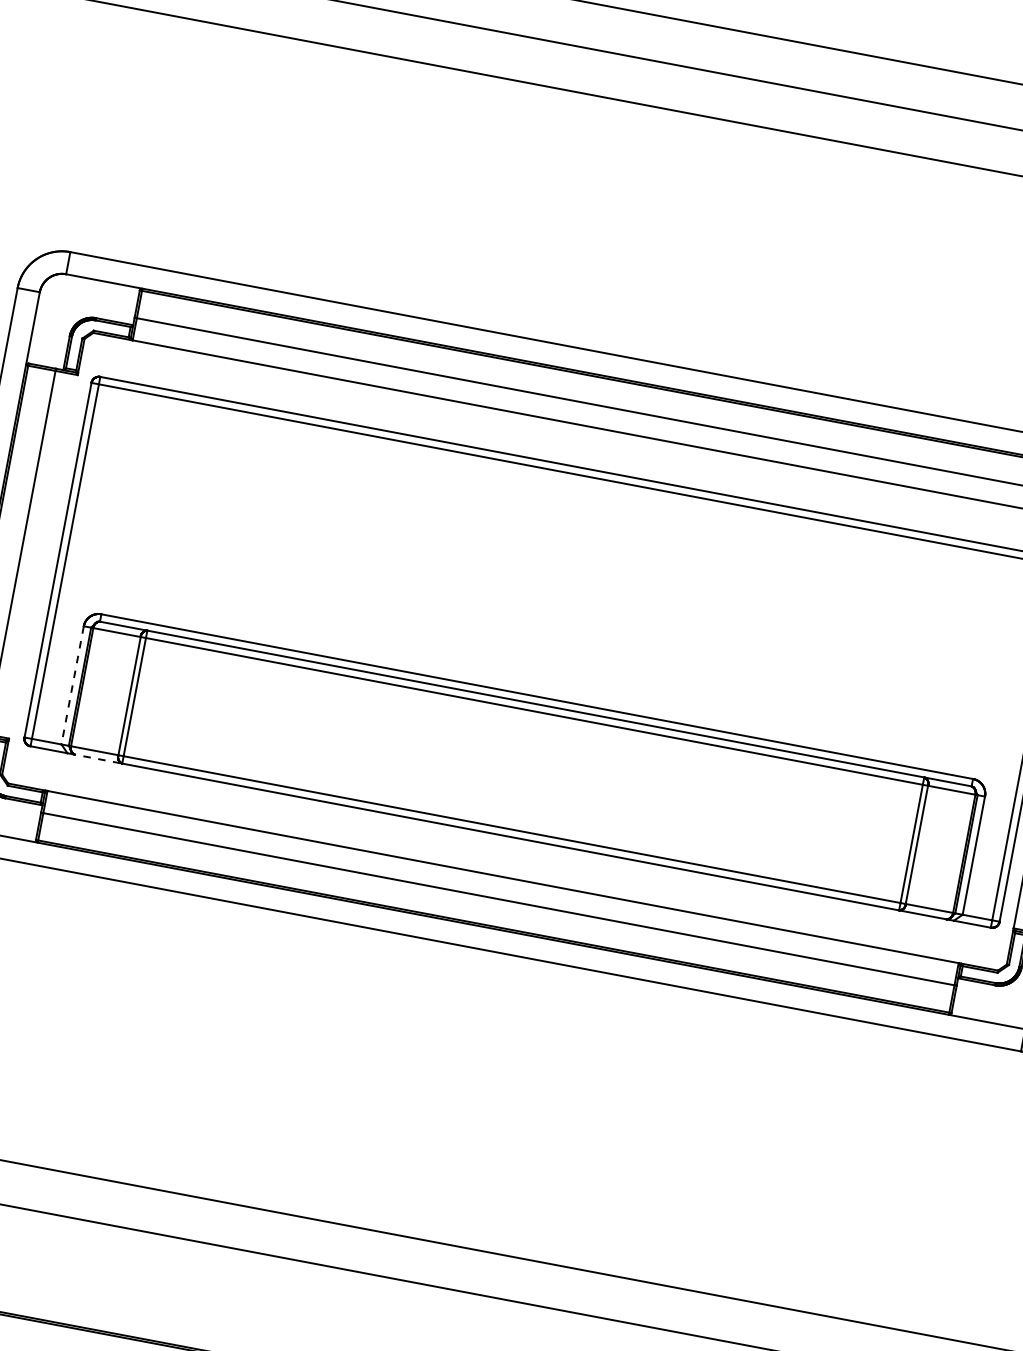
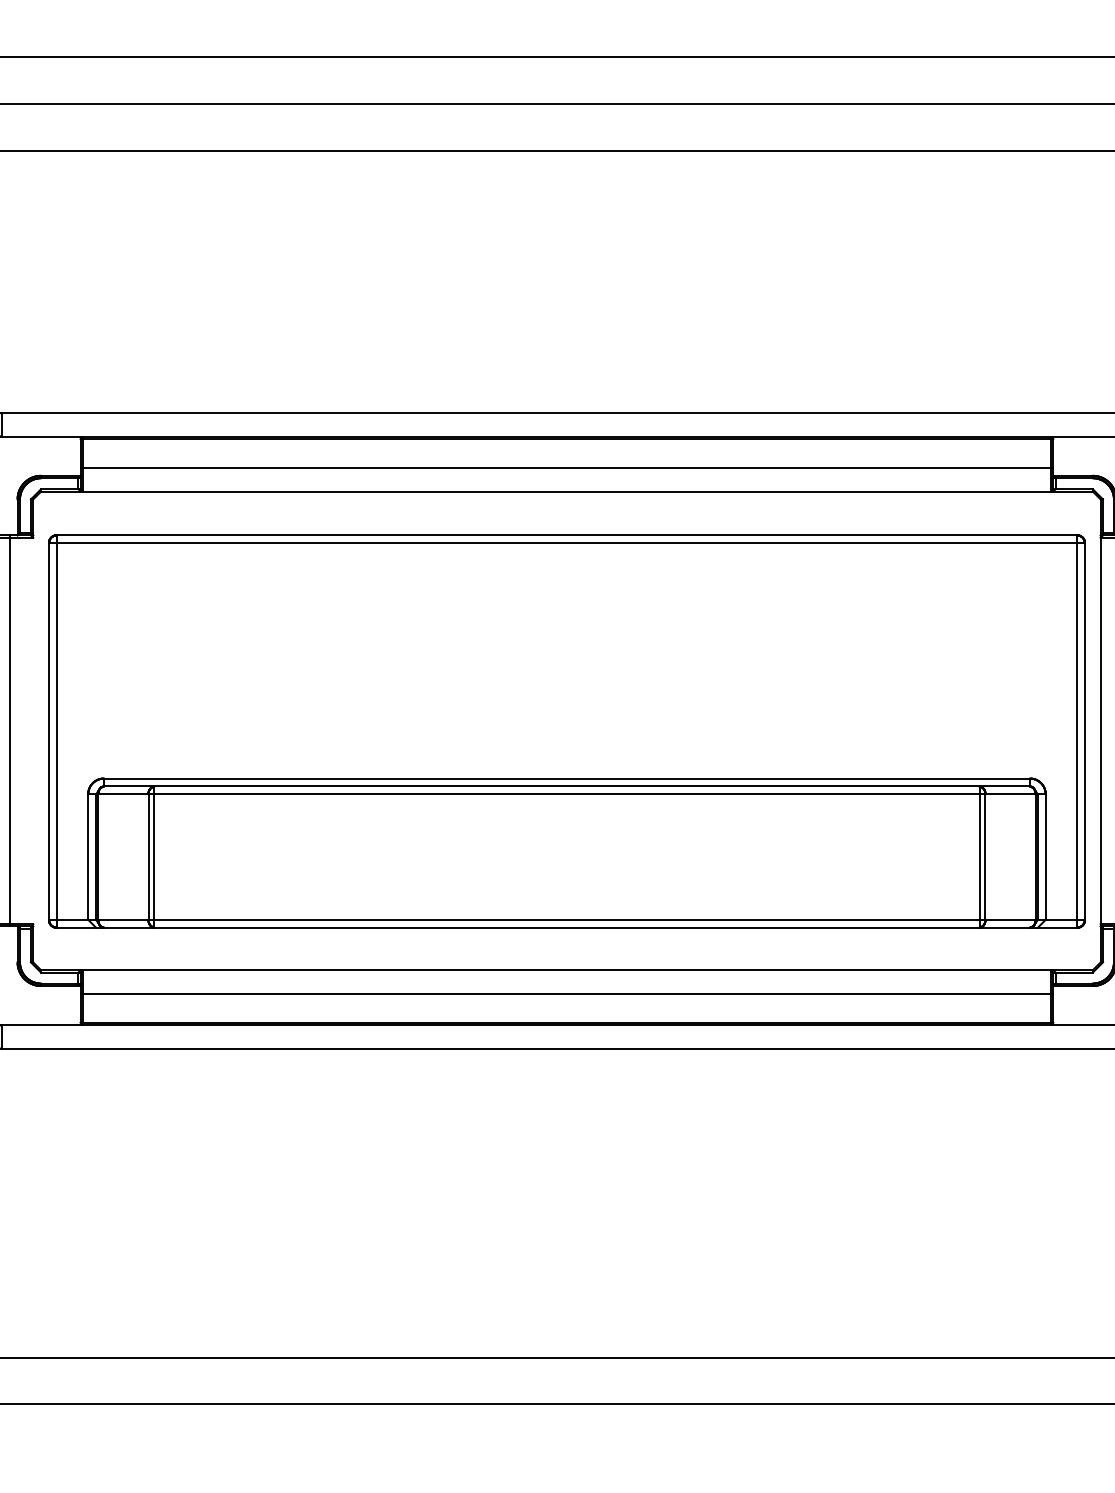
line: (72, 685) -> (88, 857), dashed -> solid
line: (97, 758) -> (127, 927), dashed -> solid

